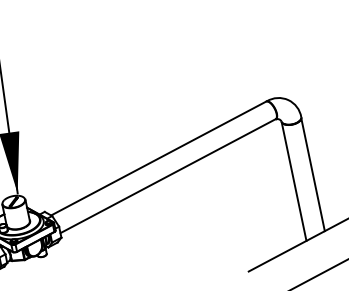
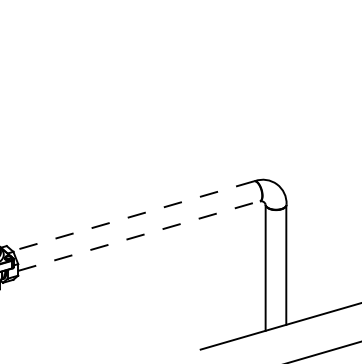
line: (158, 158) -> (133, 216), solid -> dashed
line: (168, 176) -> (139, 236), solid -> dashed

